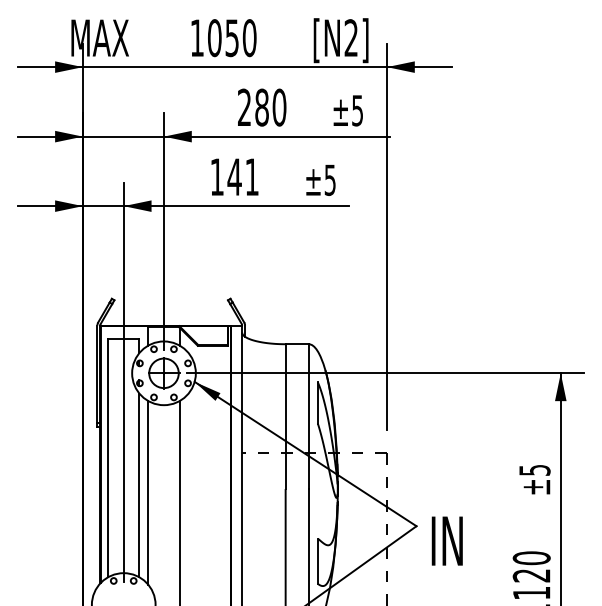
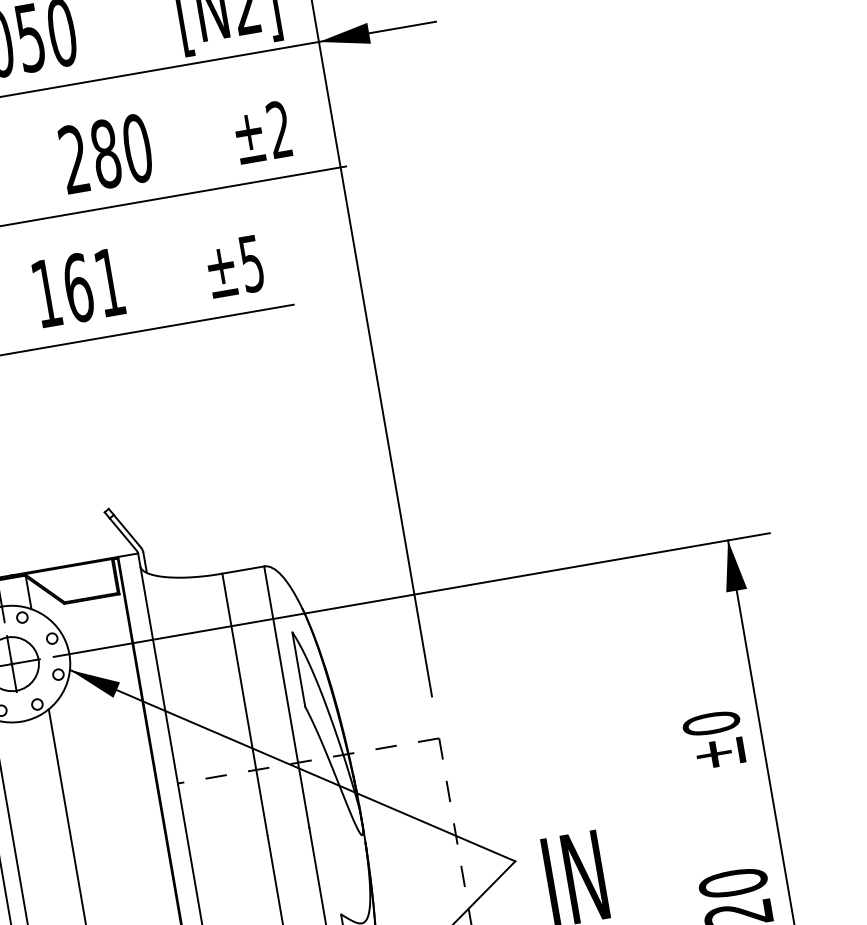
text: (357, 110) -> (279, 129), ±5 -> ±2
text: (234, 177) -> (78, 288), 141 -> 161
text: (534, 469) -> (710, 722), ±5 -> ±0

